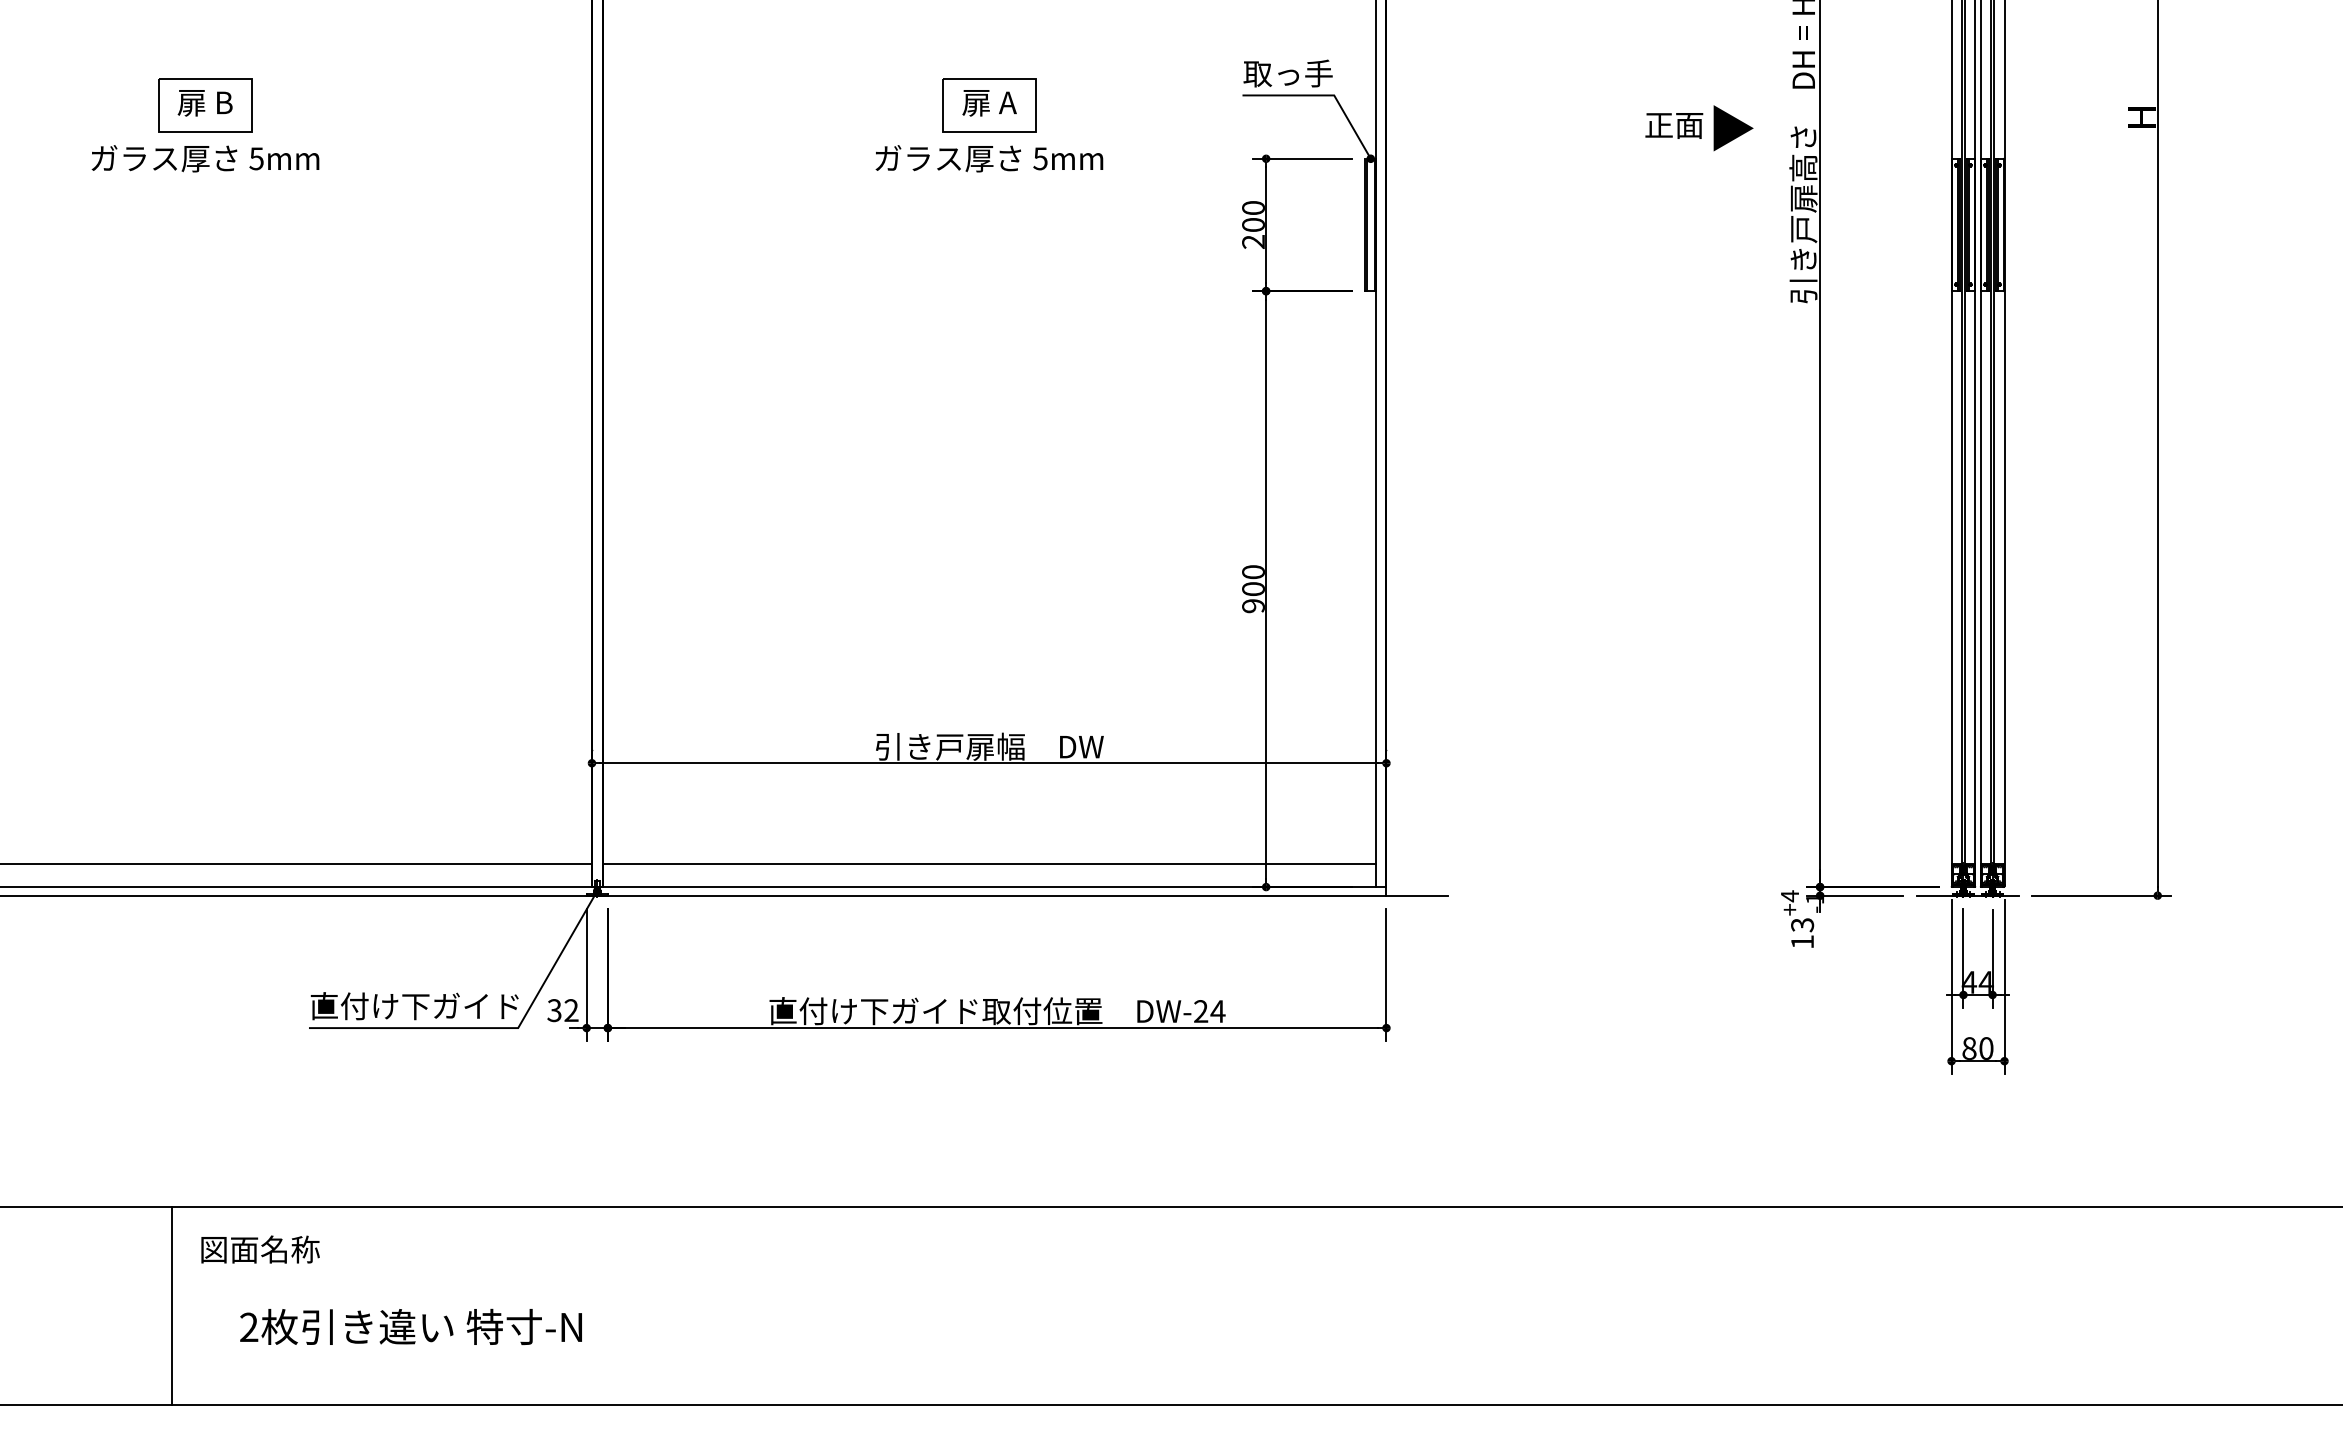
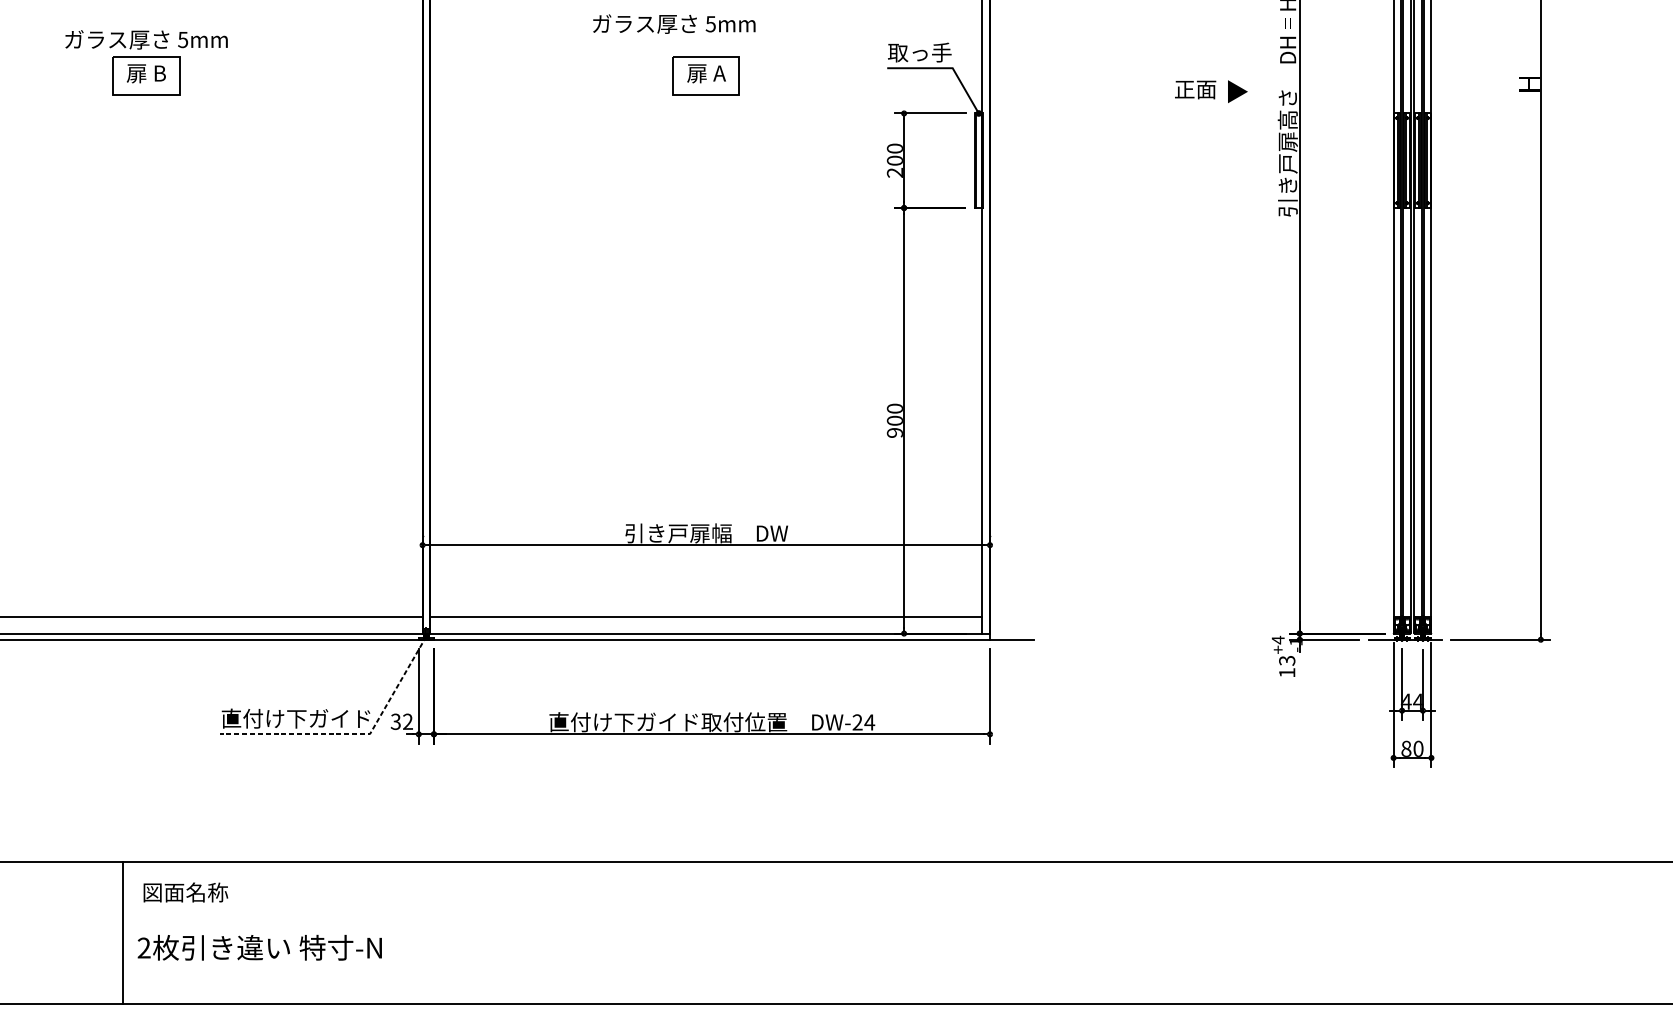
part: (1733, 128) -> (1237, 91), size x0.7
text: (205, 158) -> (146, 39), moved
text: (989, 158) -> (674, 23), moved
line: (493, 1028) -> (352, 734), solid -> dashed
text: (410, 1326) -> (259, 947), moved

